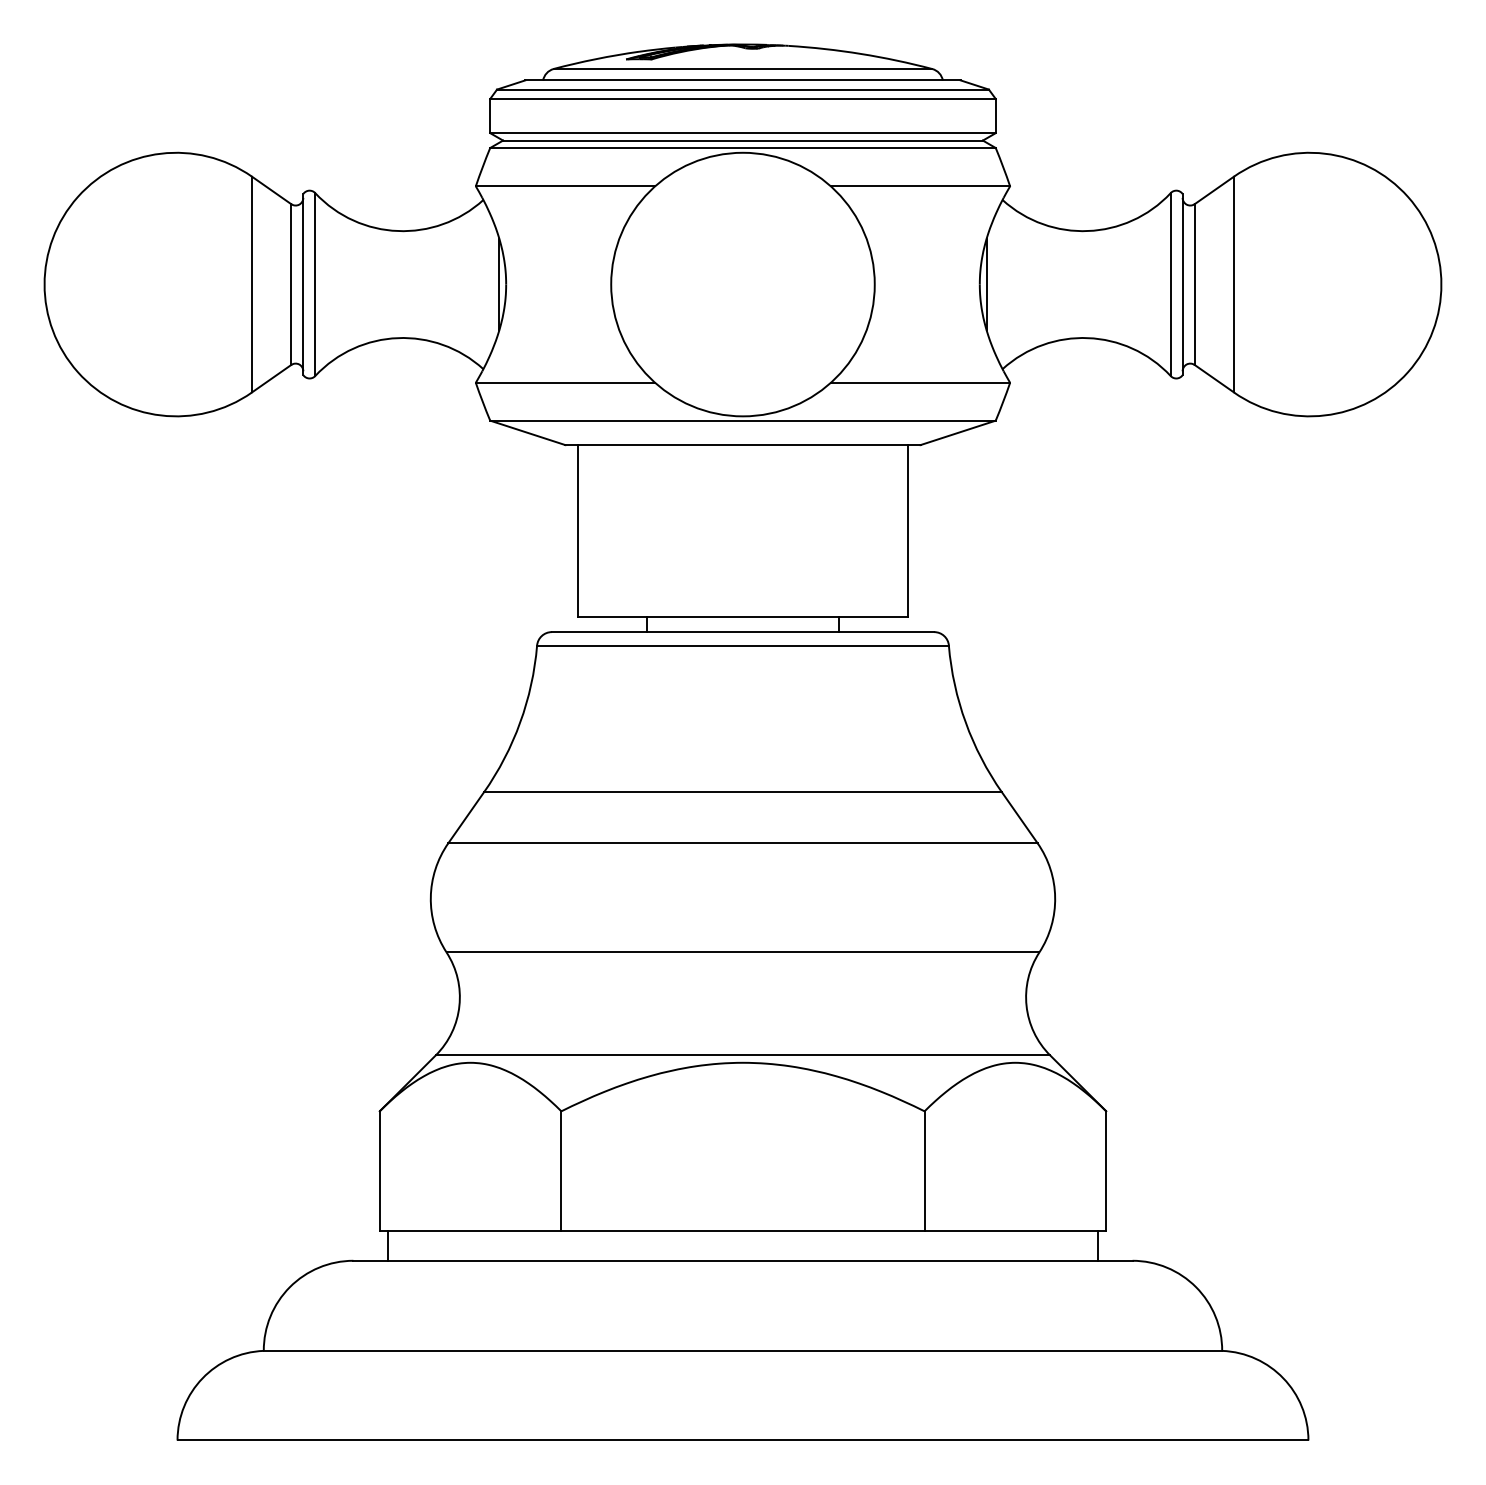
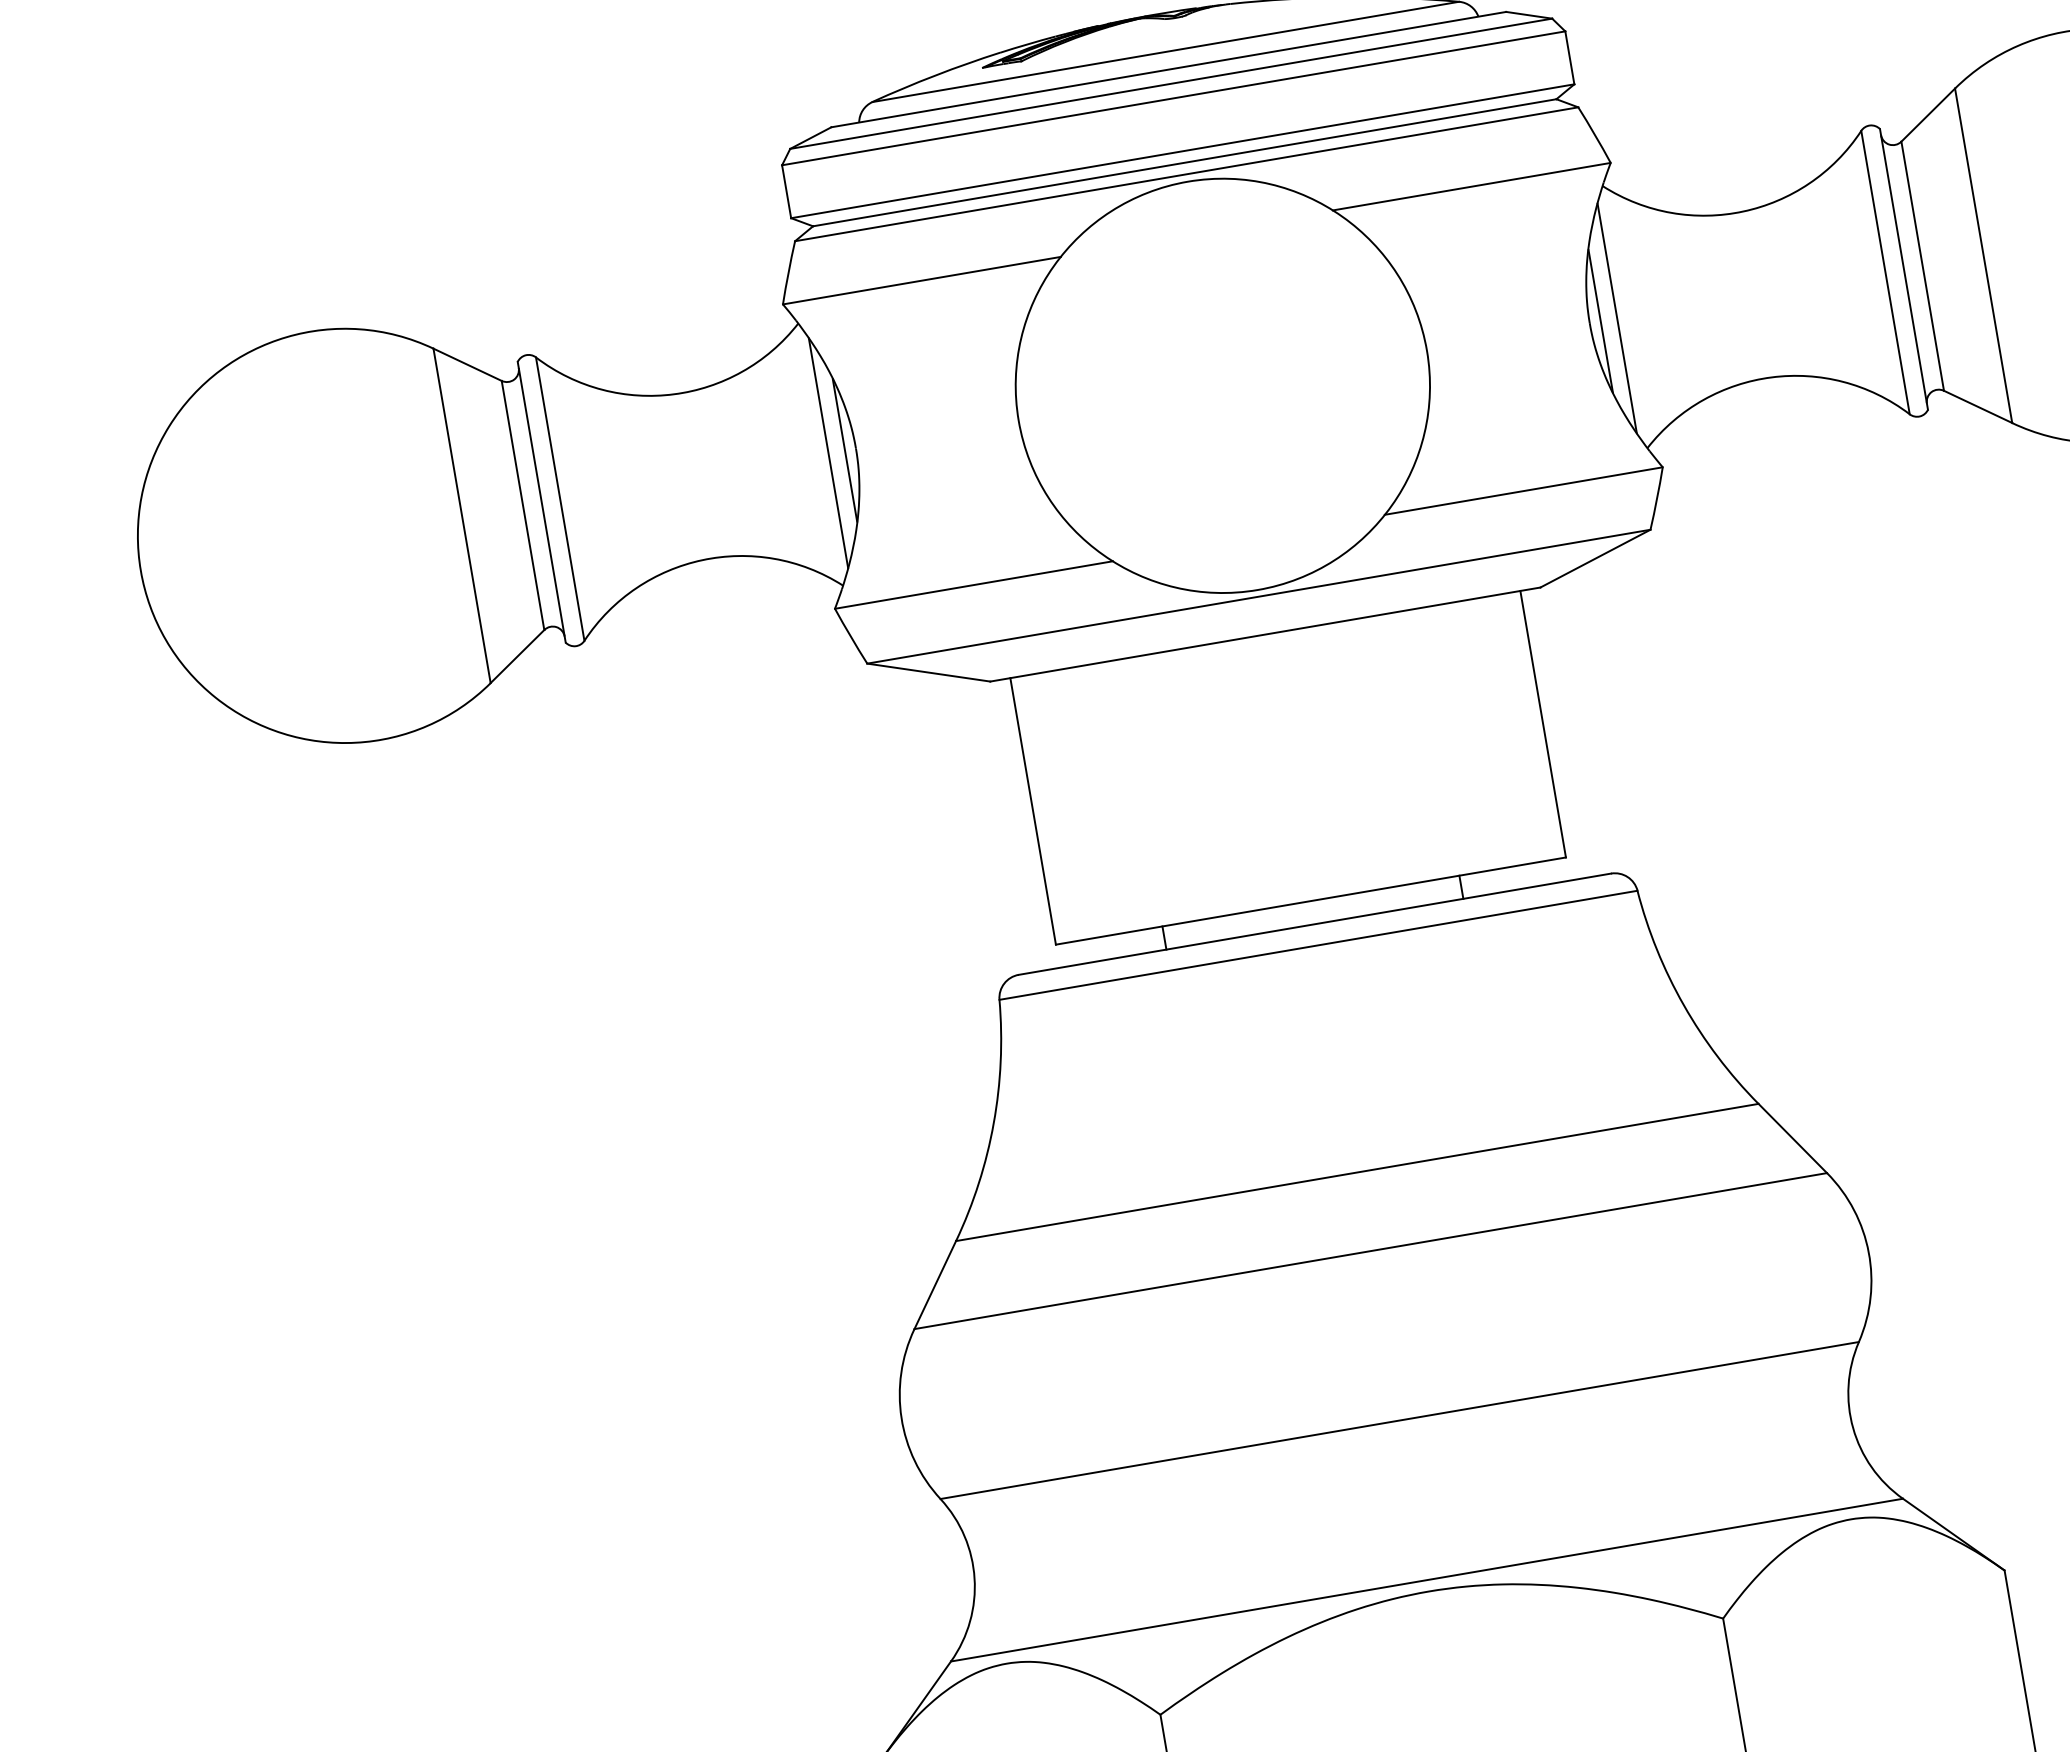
line: (488, 284) -> (828, 453), added
line: (997, 284) -> (1617, 318), added

